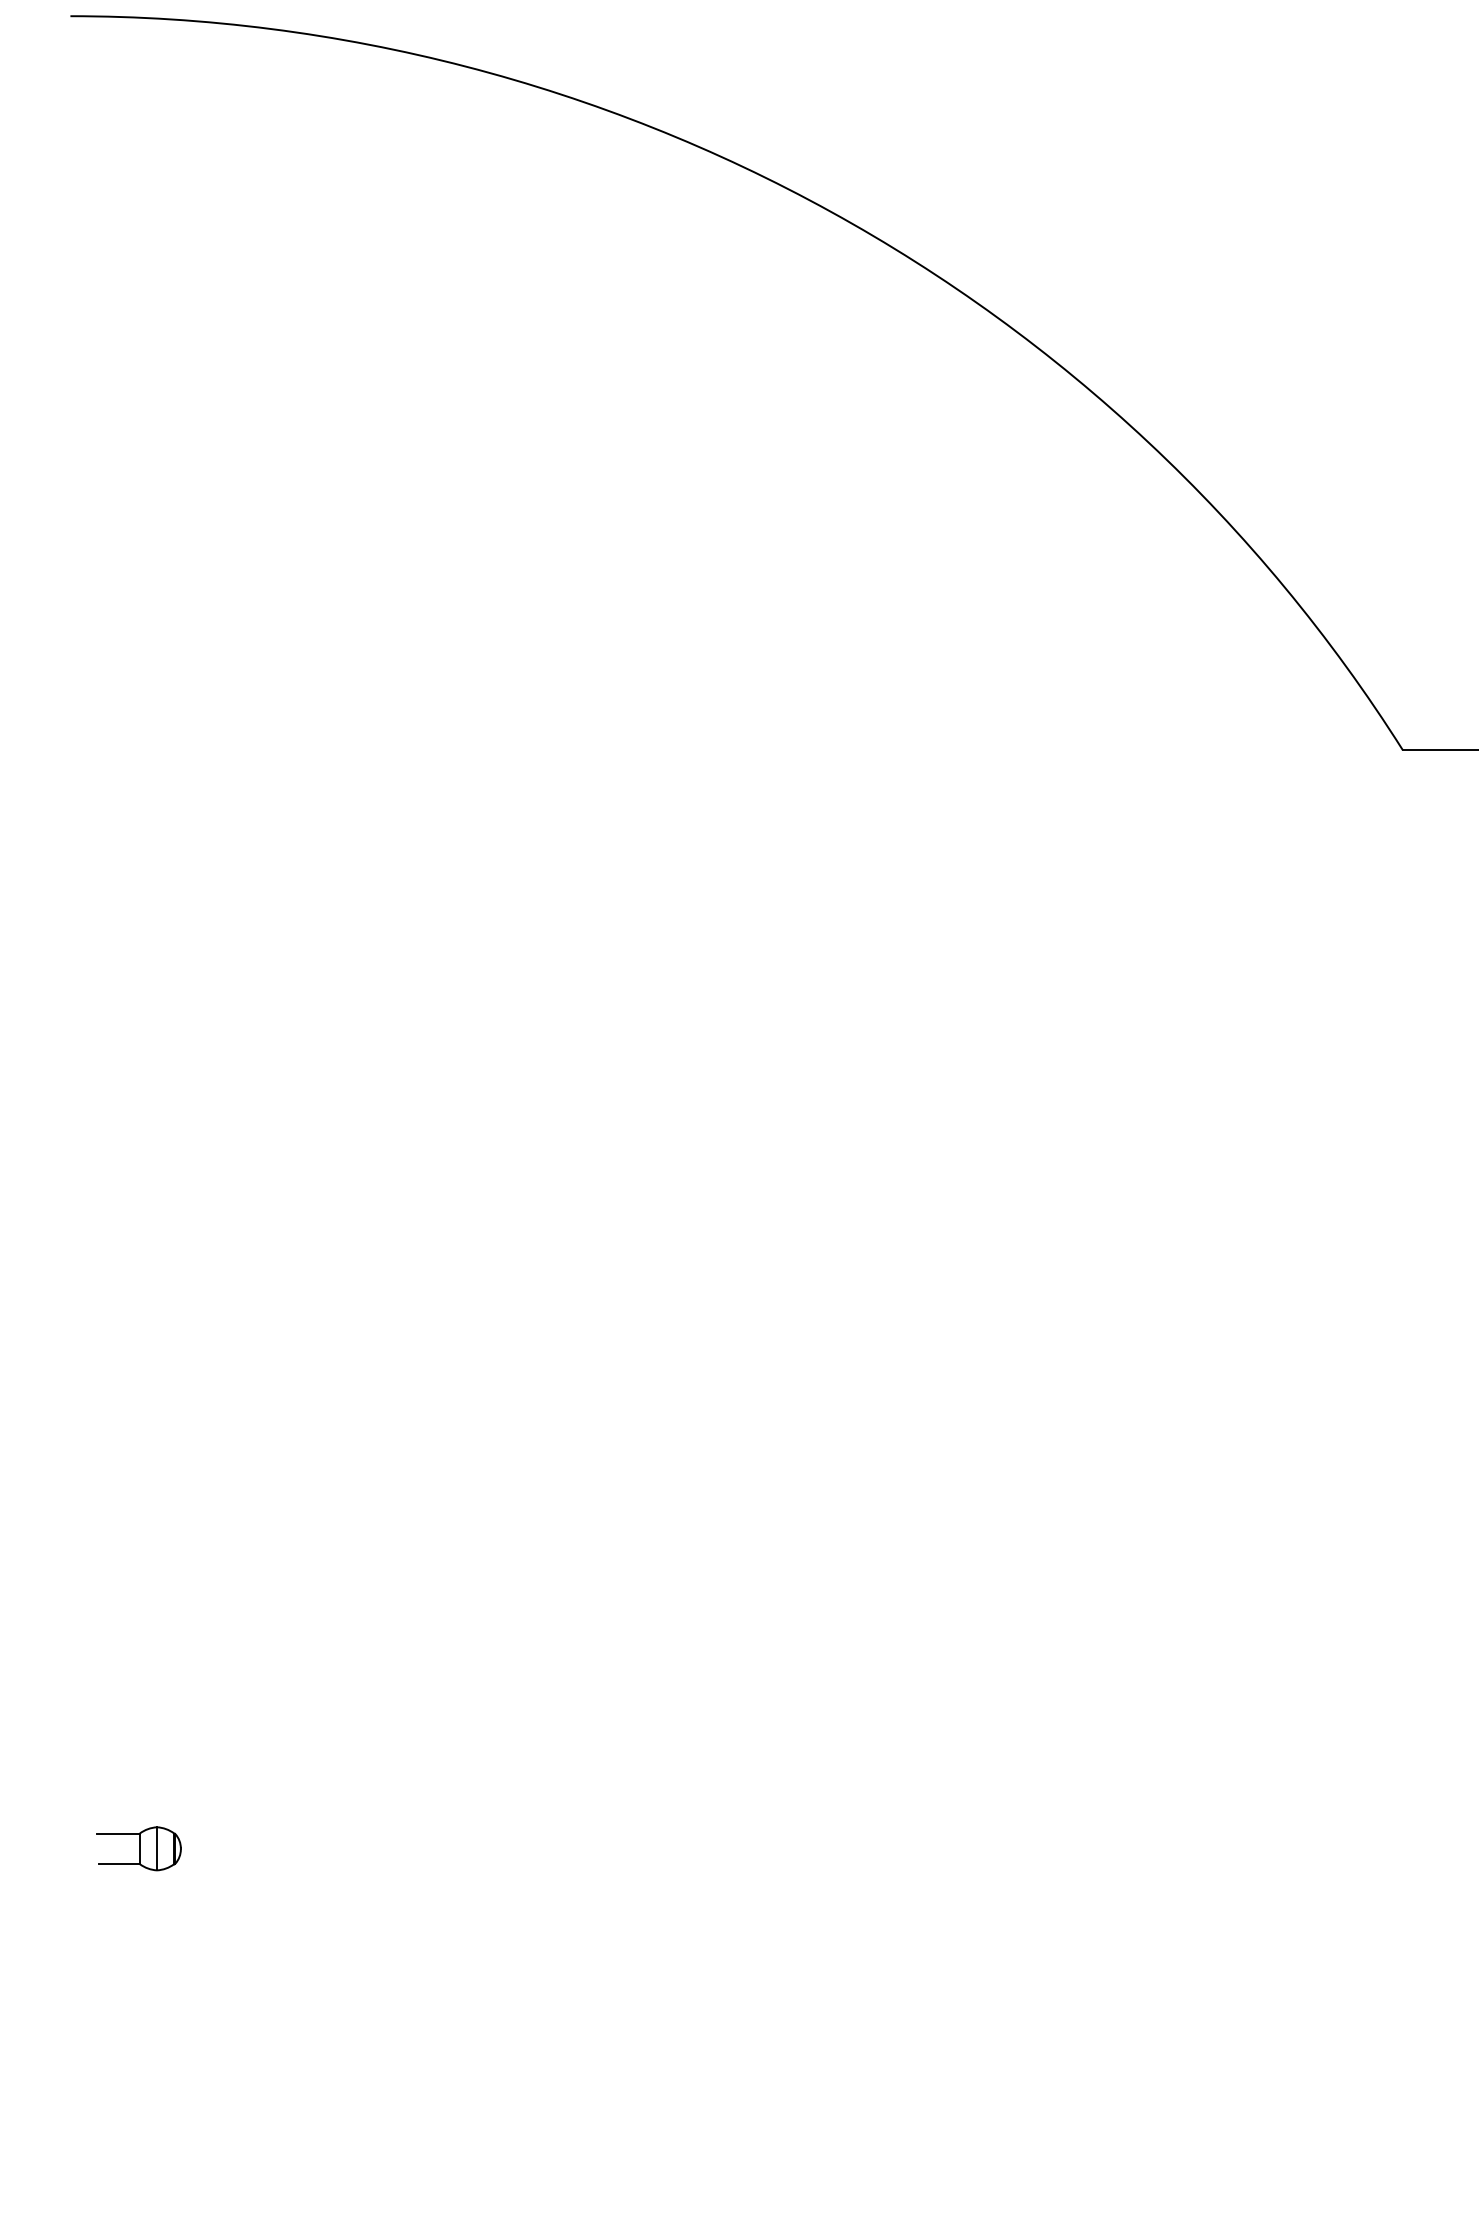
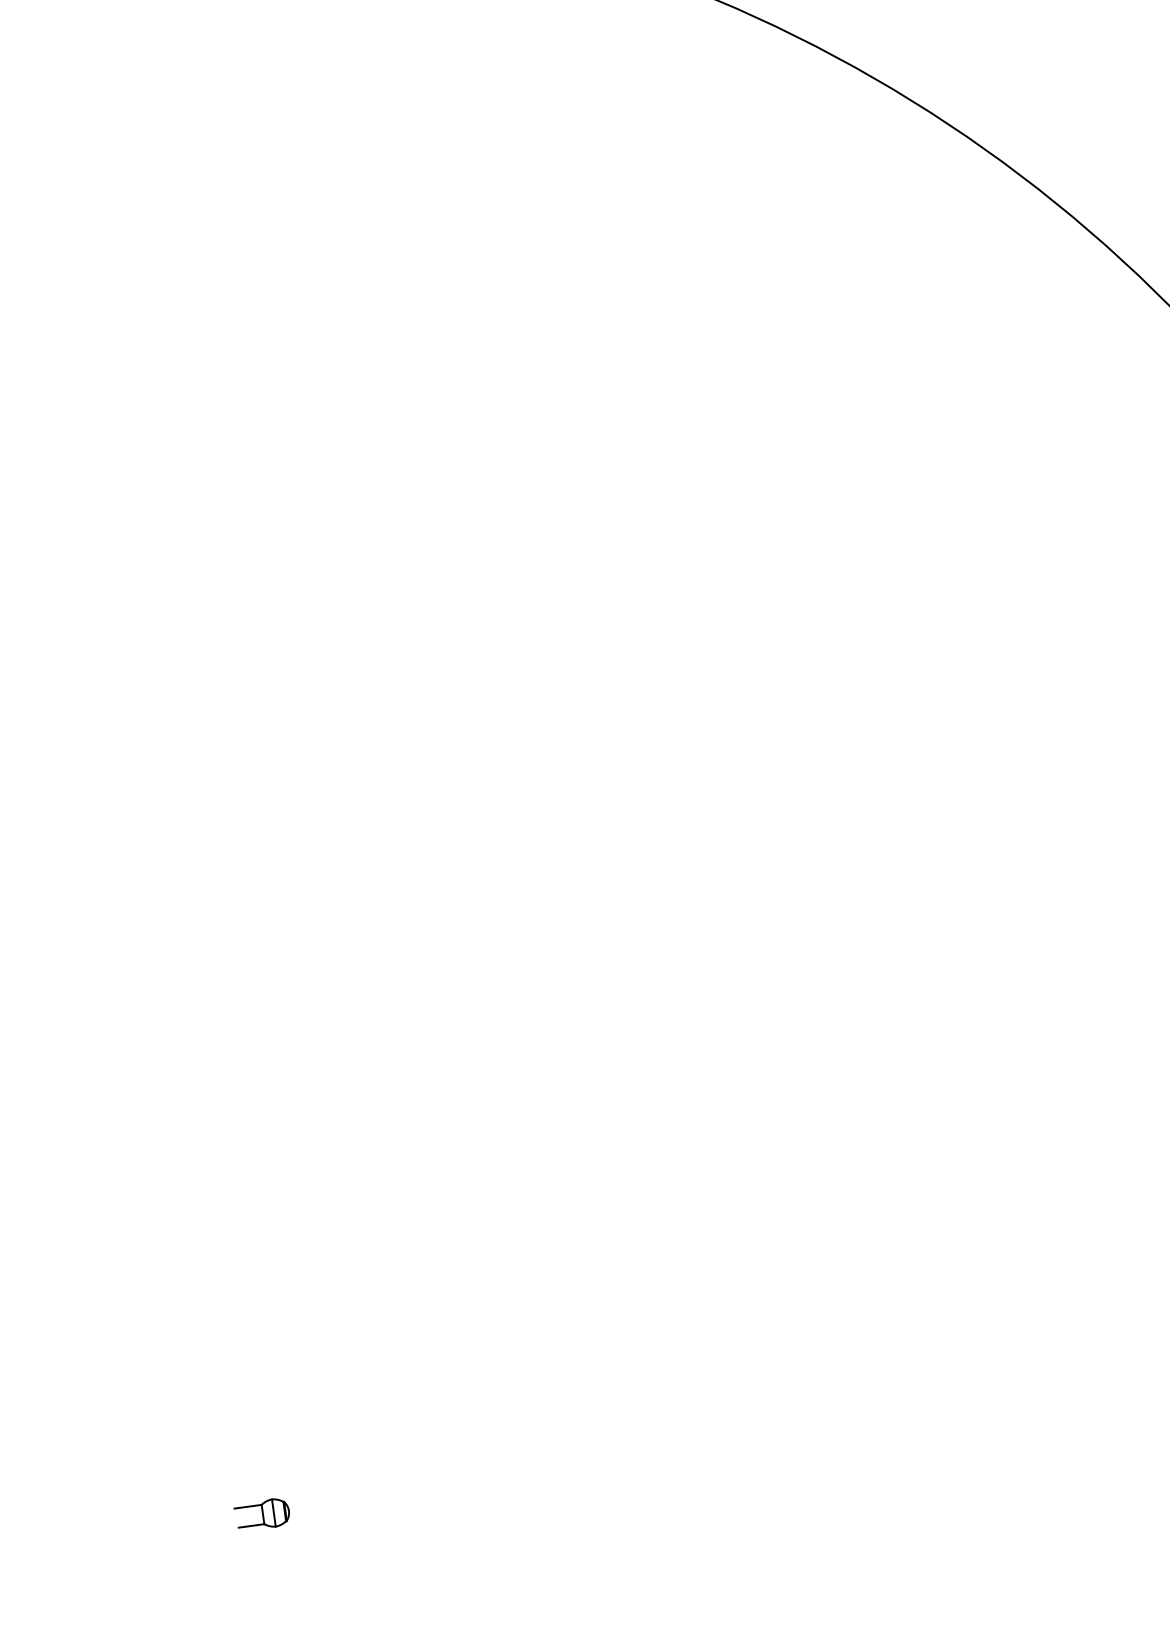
part: (138, 1848) -> (262, 1514), size x0.71

